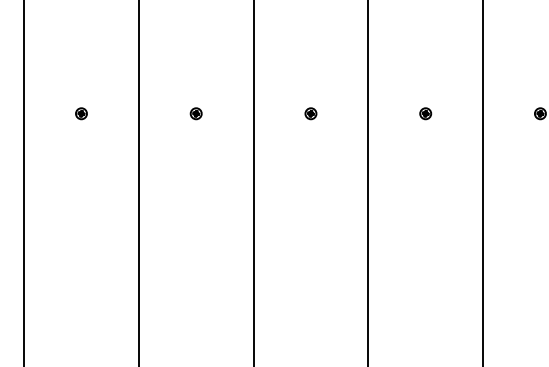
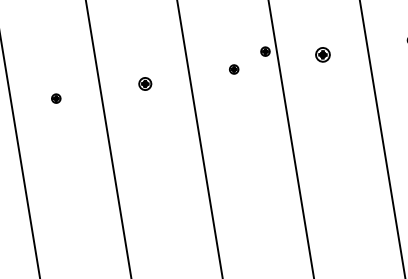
part: (353, 97) -> (265, 51), added
part: (195, 113) -> (144, 83), size x1.4
part: (425, 113) -> (322, 54), size x1.6

